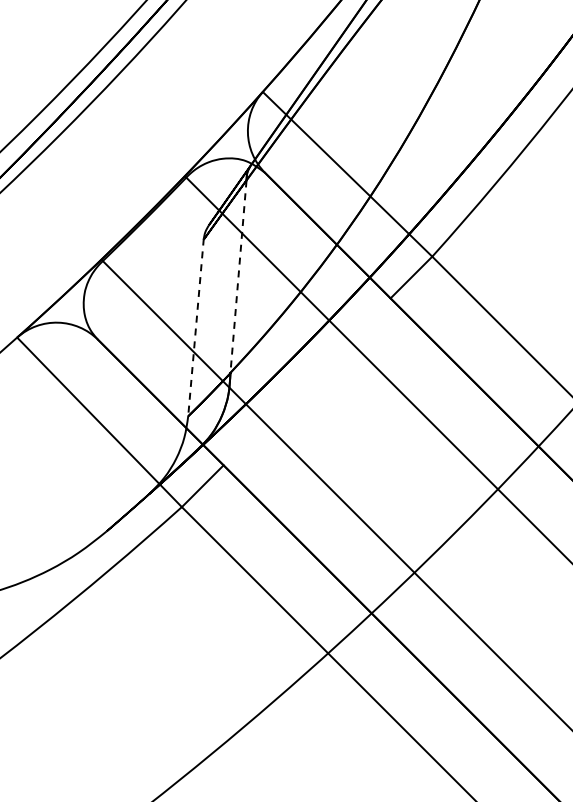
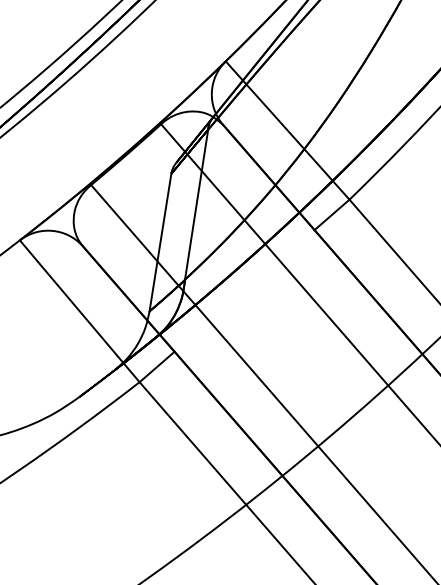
line: (238, 277) -> (196, 205), dashed -> solid
line: (195, 327) -> (160, 242), dashed -> solid

